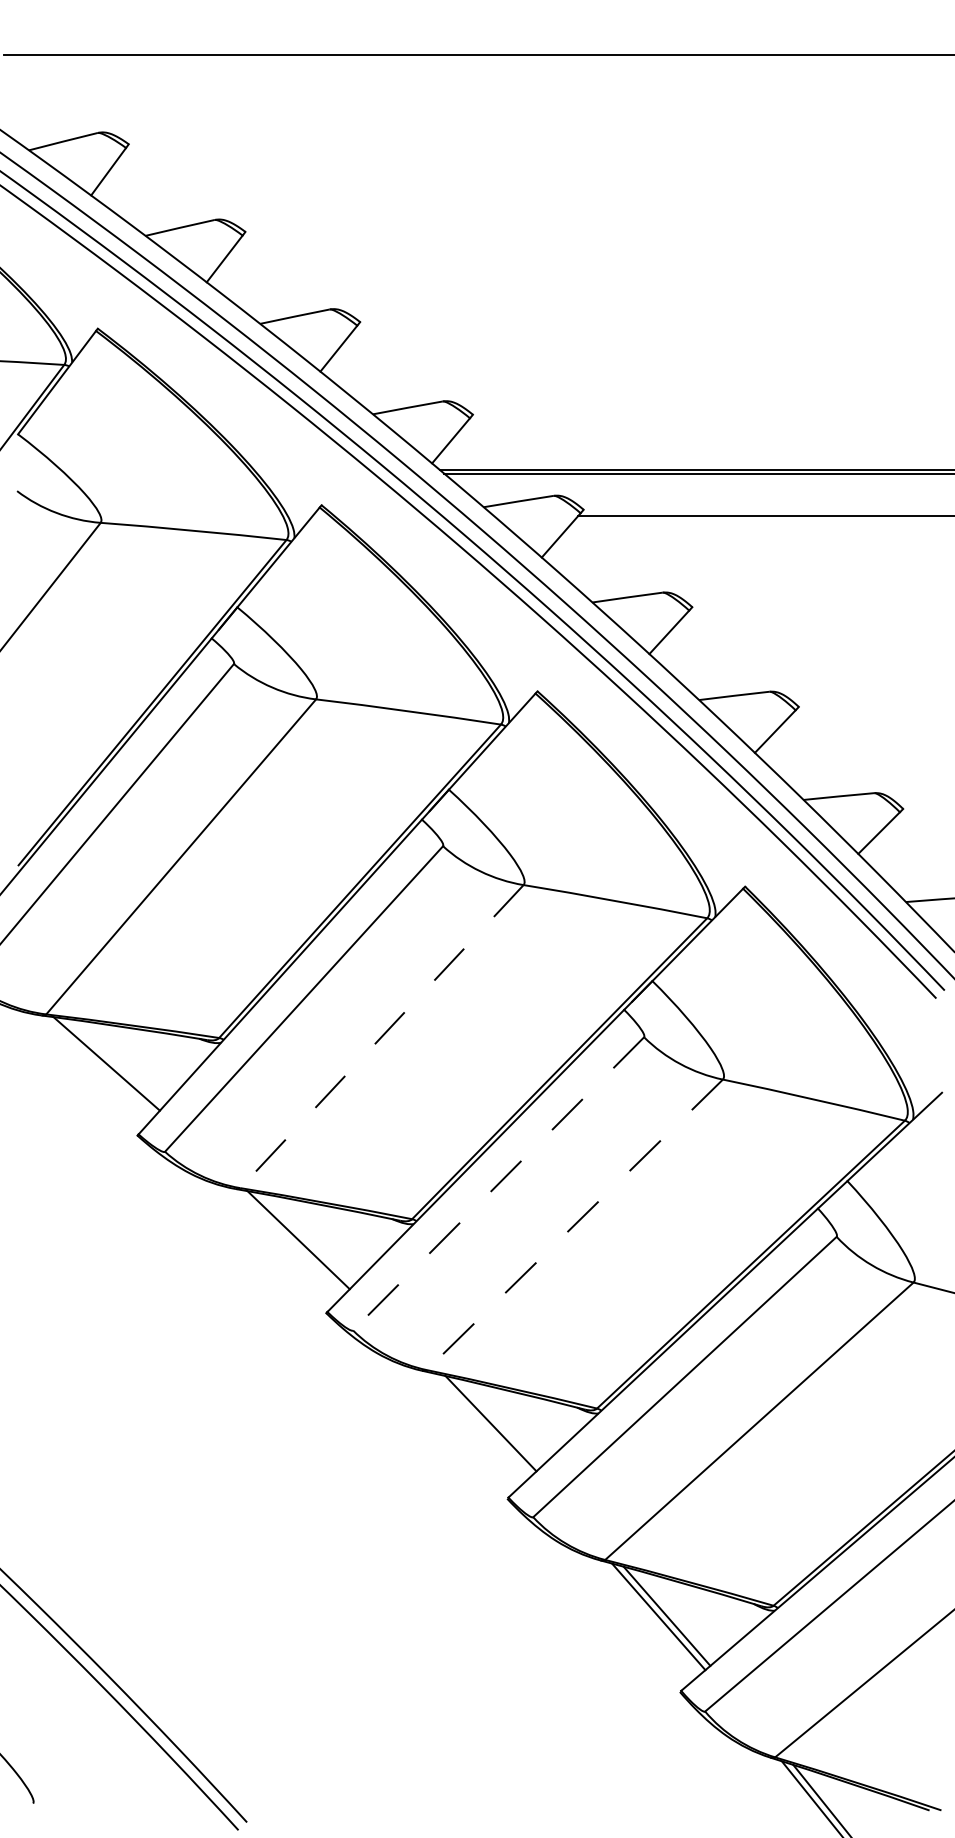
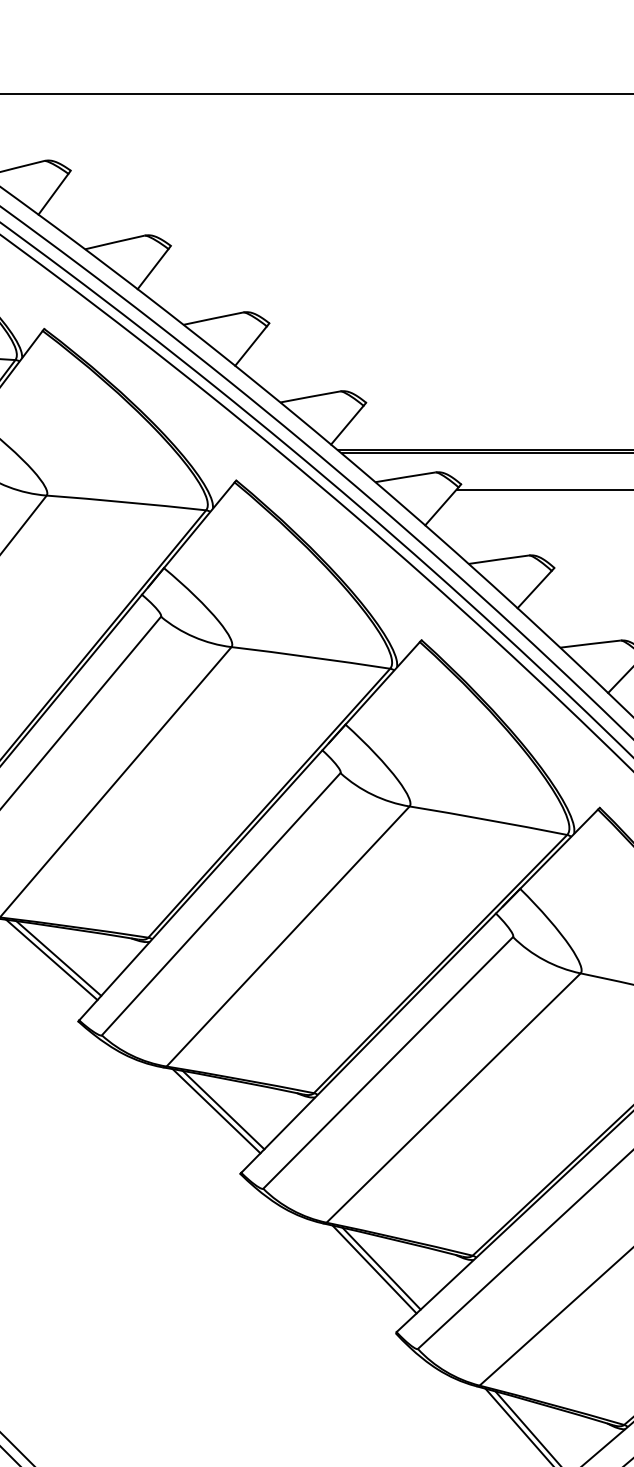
line: (381, 1036) -> (287, 936), dashed -> solid
line: (114, 1061) -> (58, 957), added
line: (498, 1183) -> (388, 1062), dashed -> solid
line: (574, 1225) -> (453, 1098), dashed -> solid
line: (306, 1238) -> (223, 1109), added
line: (482, 1424) -> (374, 1269), added

